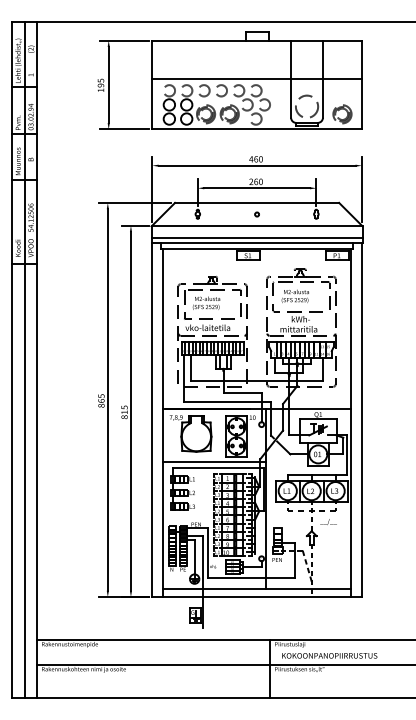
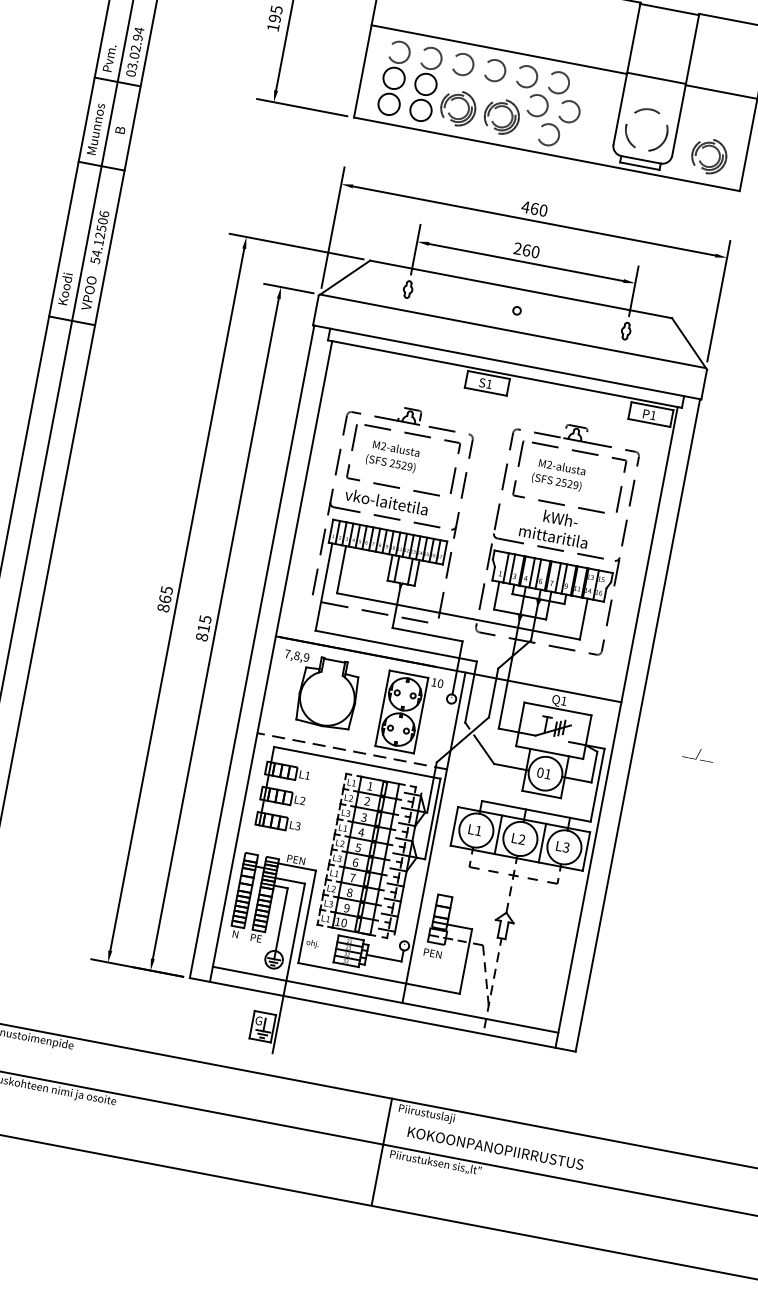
line: (256, 237) -> (507, 352), removed
line: (214, 461) -> (351, 750), solid -> dashed
text: (328, 521) -> (698, 753), moved

